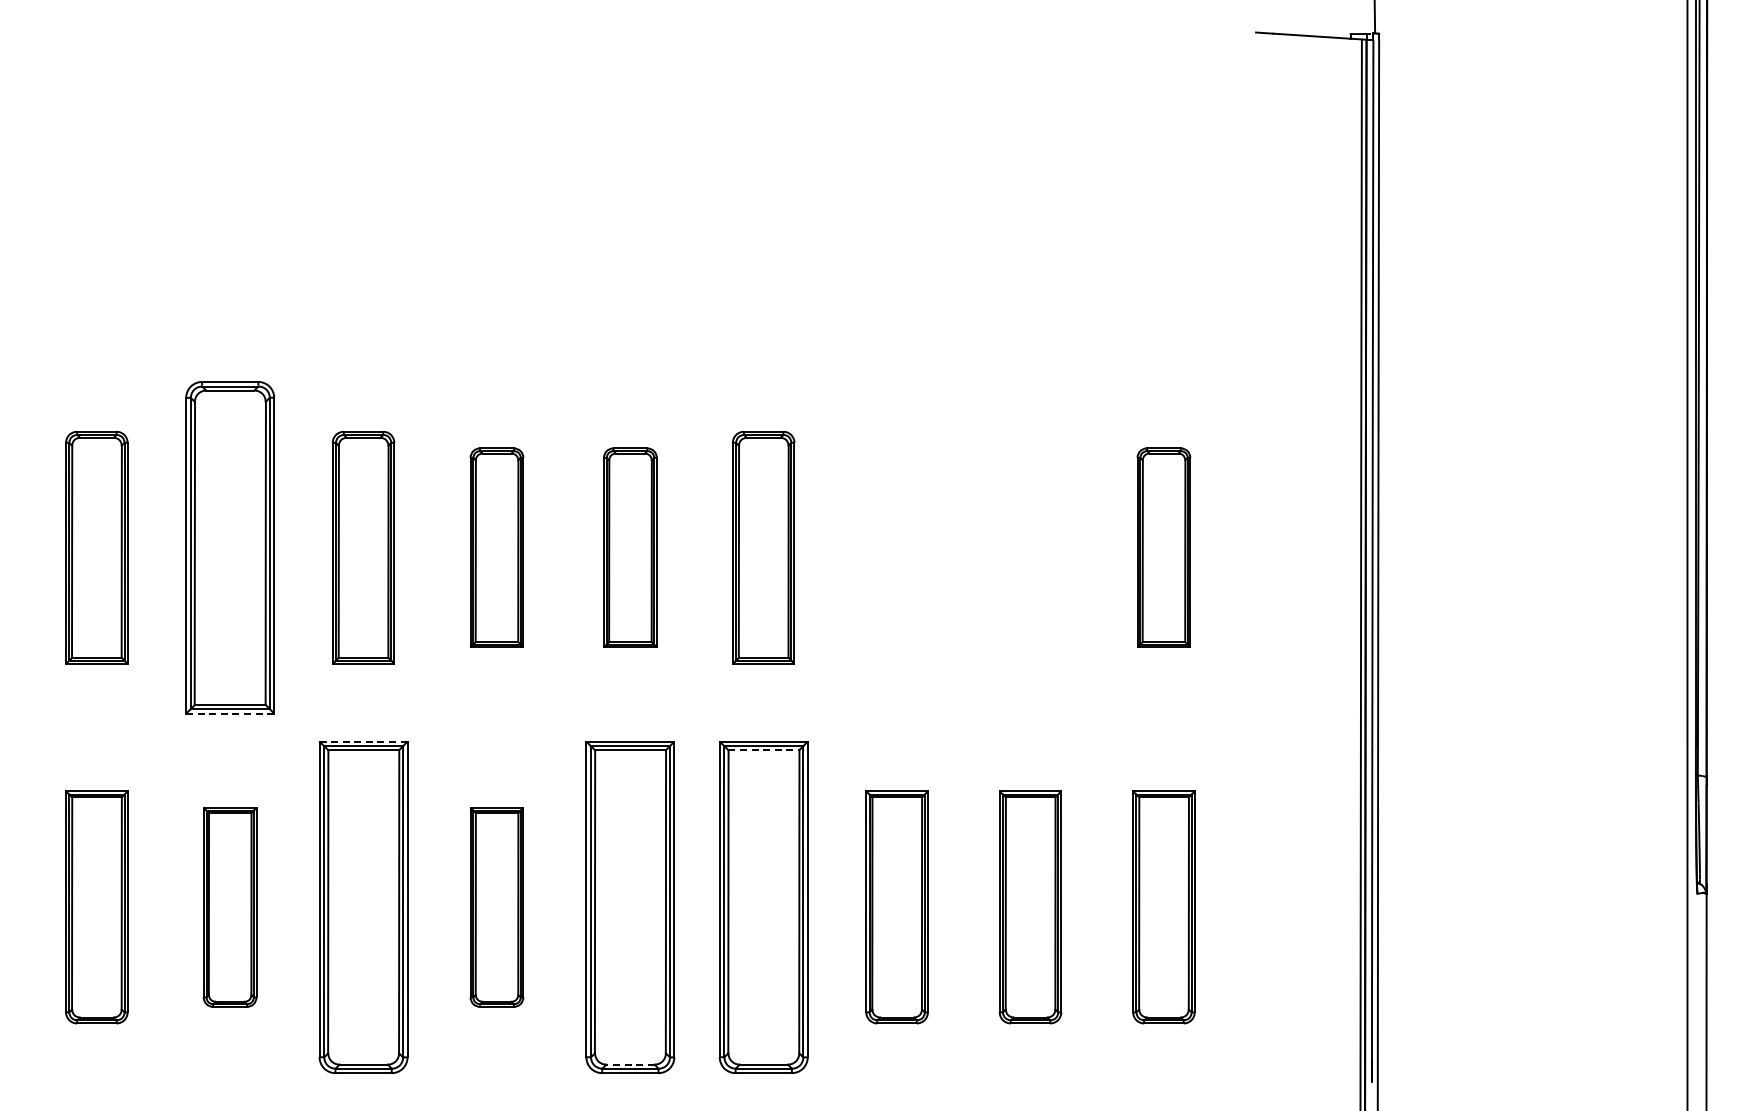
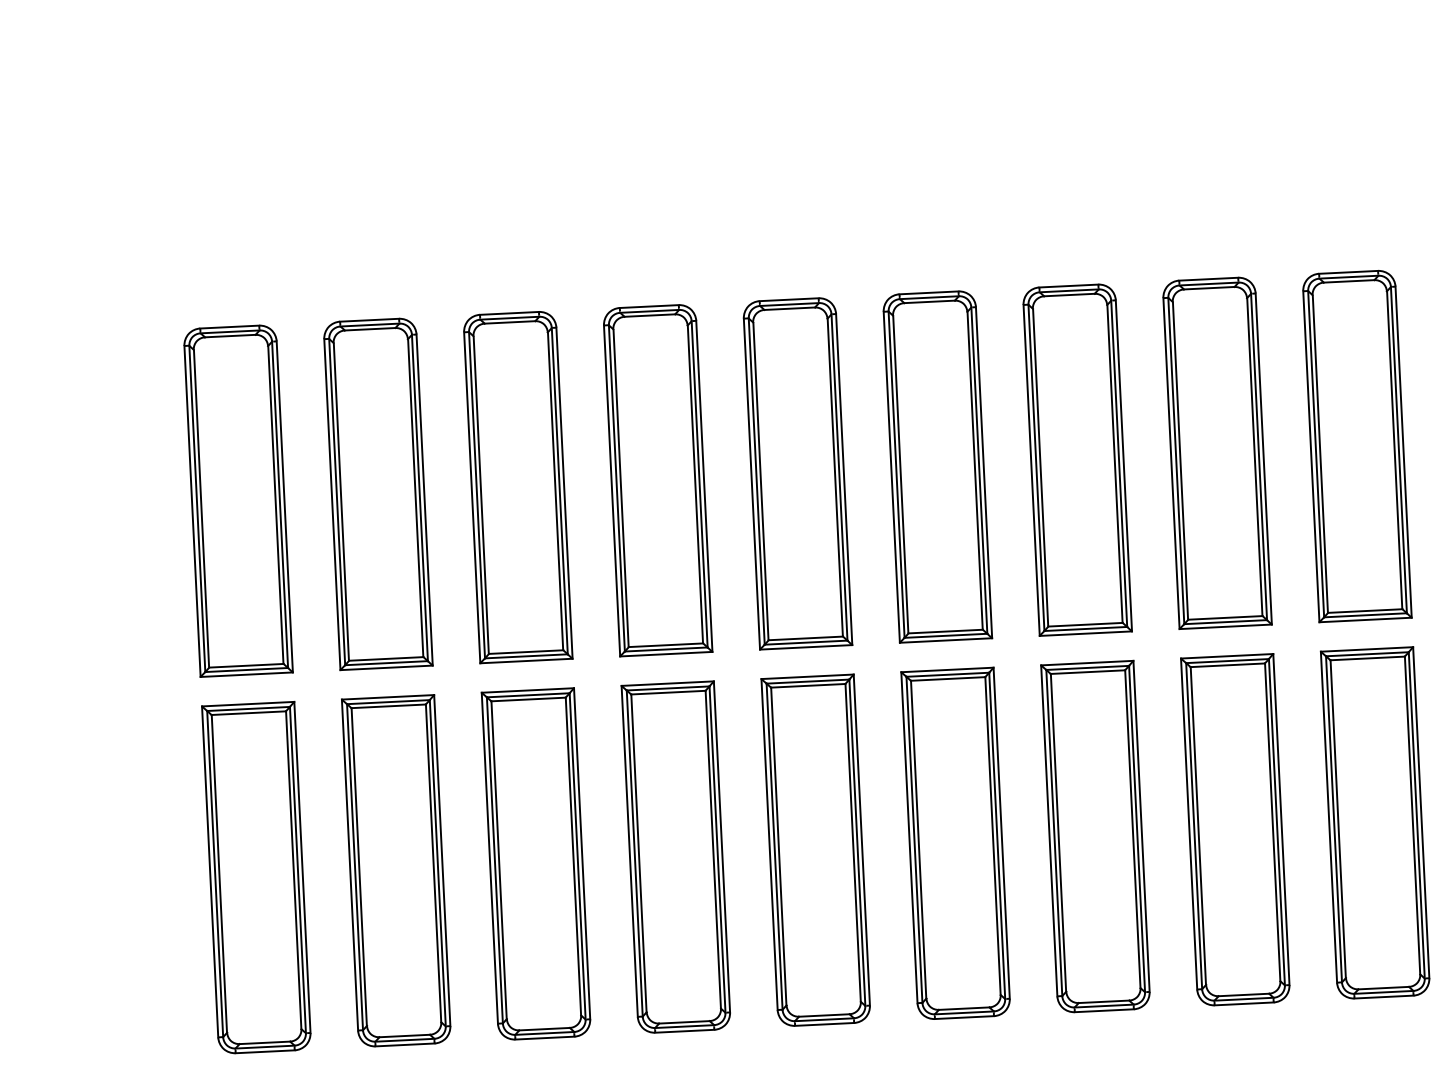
part: (96, 547) -> (237, 500), size x1.43
part: (363, 547) -> (517, 486), size x1.43
part: (496, 547) -> (657, 480), size x1.67
part: (630, 547) -> (797, 473), size x1.67
part: (763, 547) -> (937, 466), size x1.43
part: (896, 547) -> (1076, 459), added
part: (1030, 547) -> (1217, 452), added
part: (1163, 547) -> (1356, 445), size x1.67
line: (230, 713) -> (386, 667), dashed -> solid
line: (363, 741) -> (527, 690), dashed -> solid
line: (764, 750) -> (948, 679), dashed -> solid
part: (96, 907) -> (256, 878), size x1.43
part: (229, 907) -> (395, 871), size x1.67
part: (496, 907) -> (675, 857), size x1.67
part: (896, 907) -> (1095, 837), size x1.43
part: (1030, 907) -> (1235, 830), size x1.43
part: (1163, 907) -> (1375, 823), size x1.43
line: (630, 1064) -> (824, 1015), dashed -> solid

